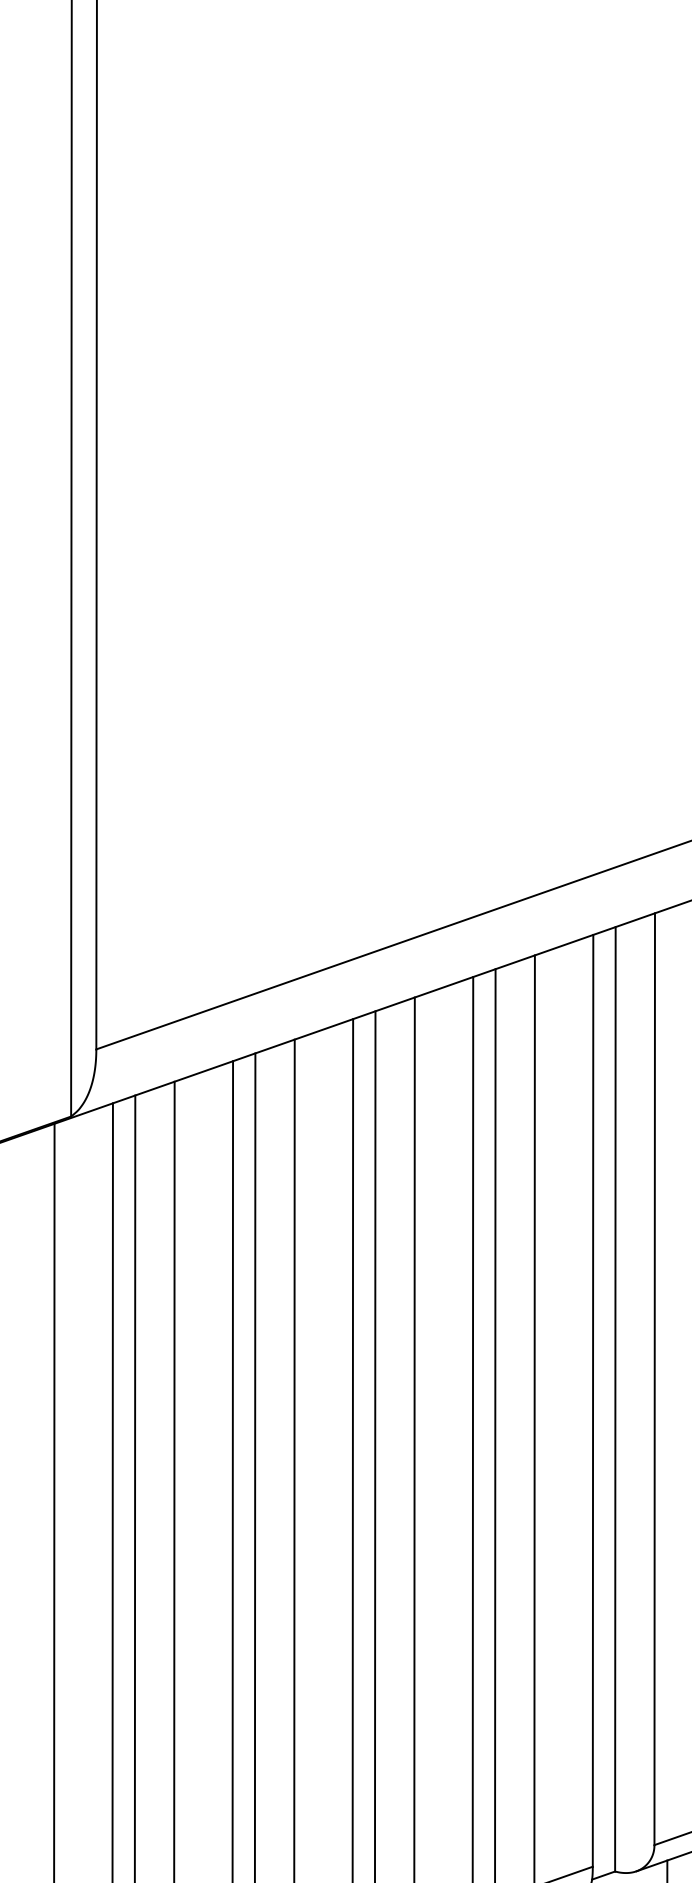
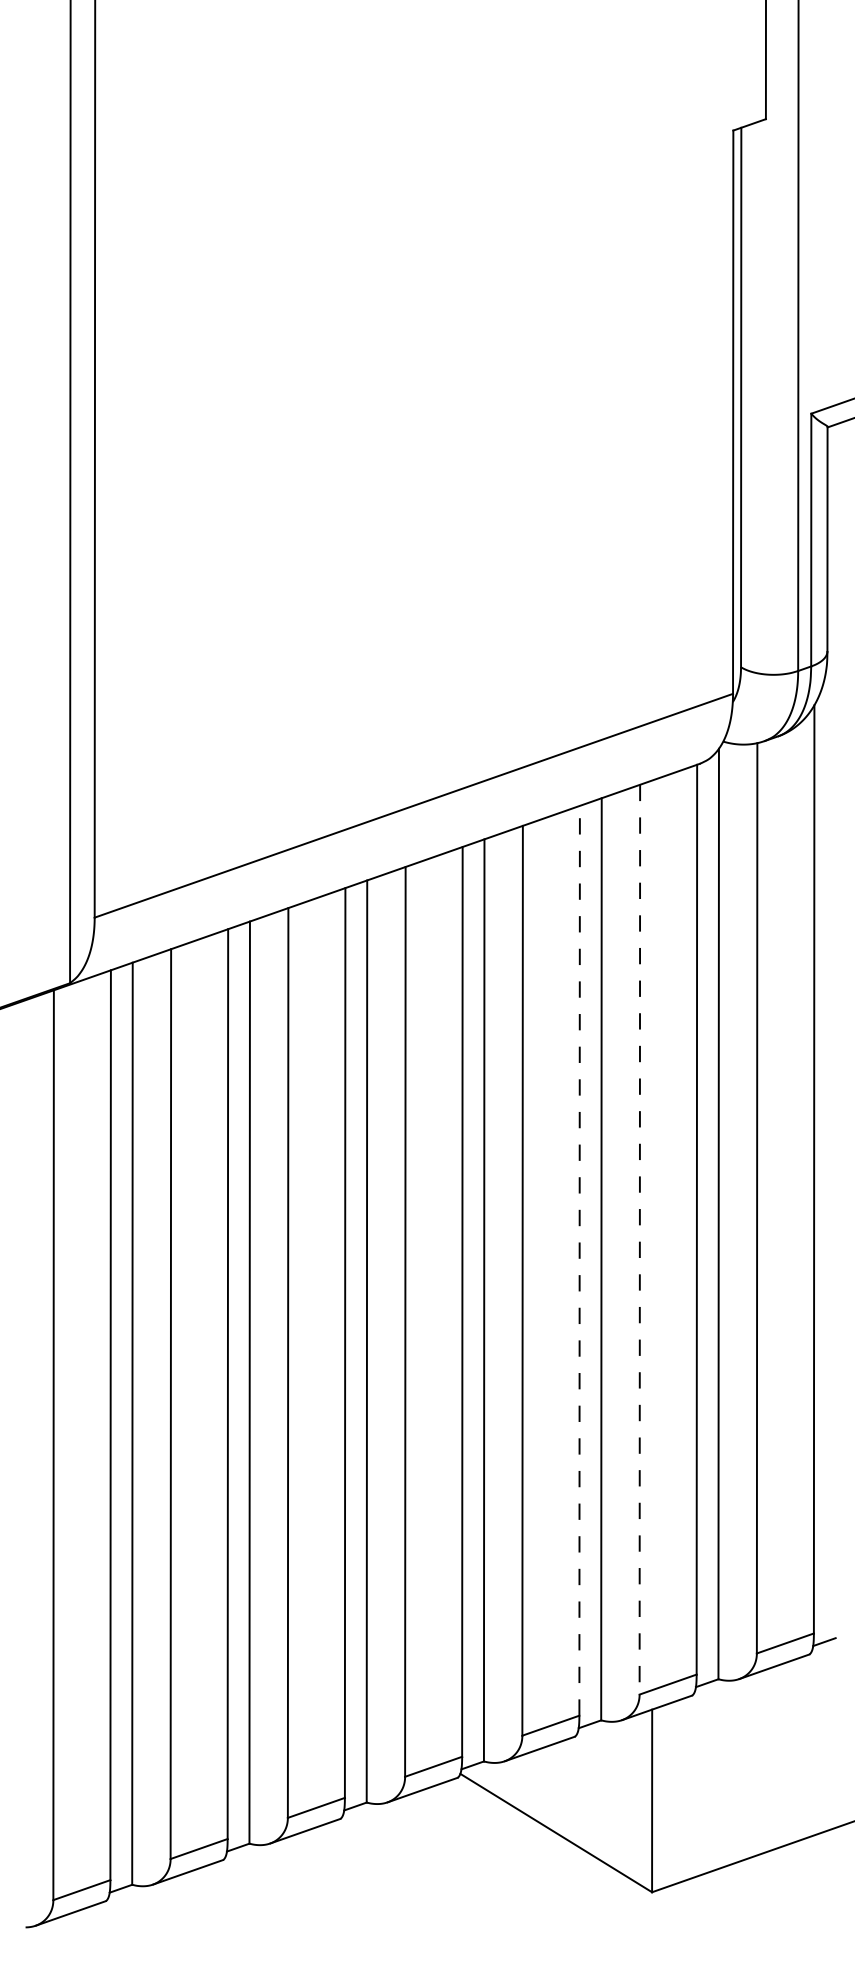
line: (654, 1379) -> (639, 1239), solid -> dashed
line: (592, 1400) -> (579, 1260), solid -> dashed

